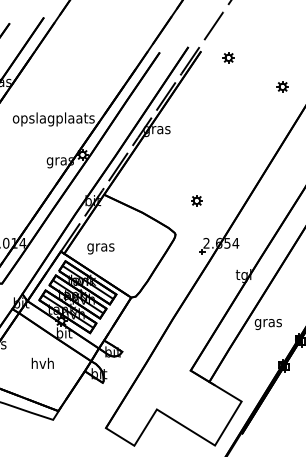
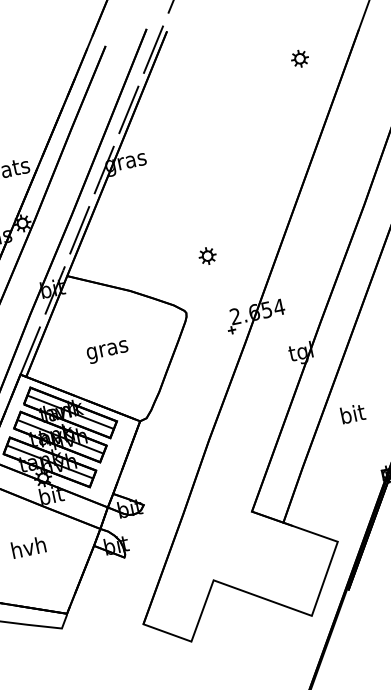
part: (228, 57) -> (209, 31), removed
text: (100, 248) -> (107, 351), moved
text: (267, 323) -> (351, 417), gras -> bit

